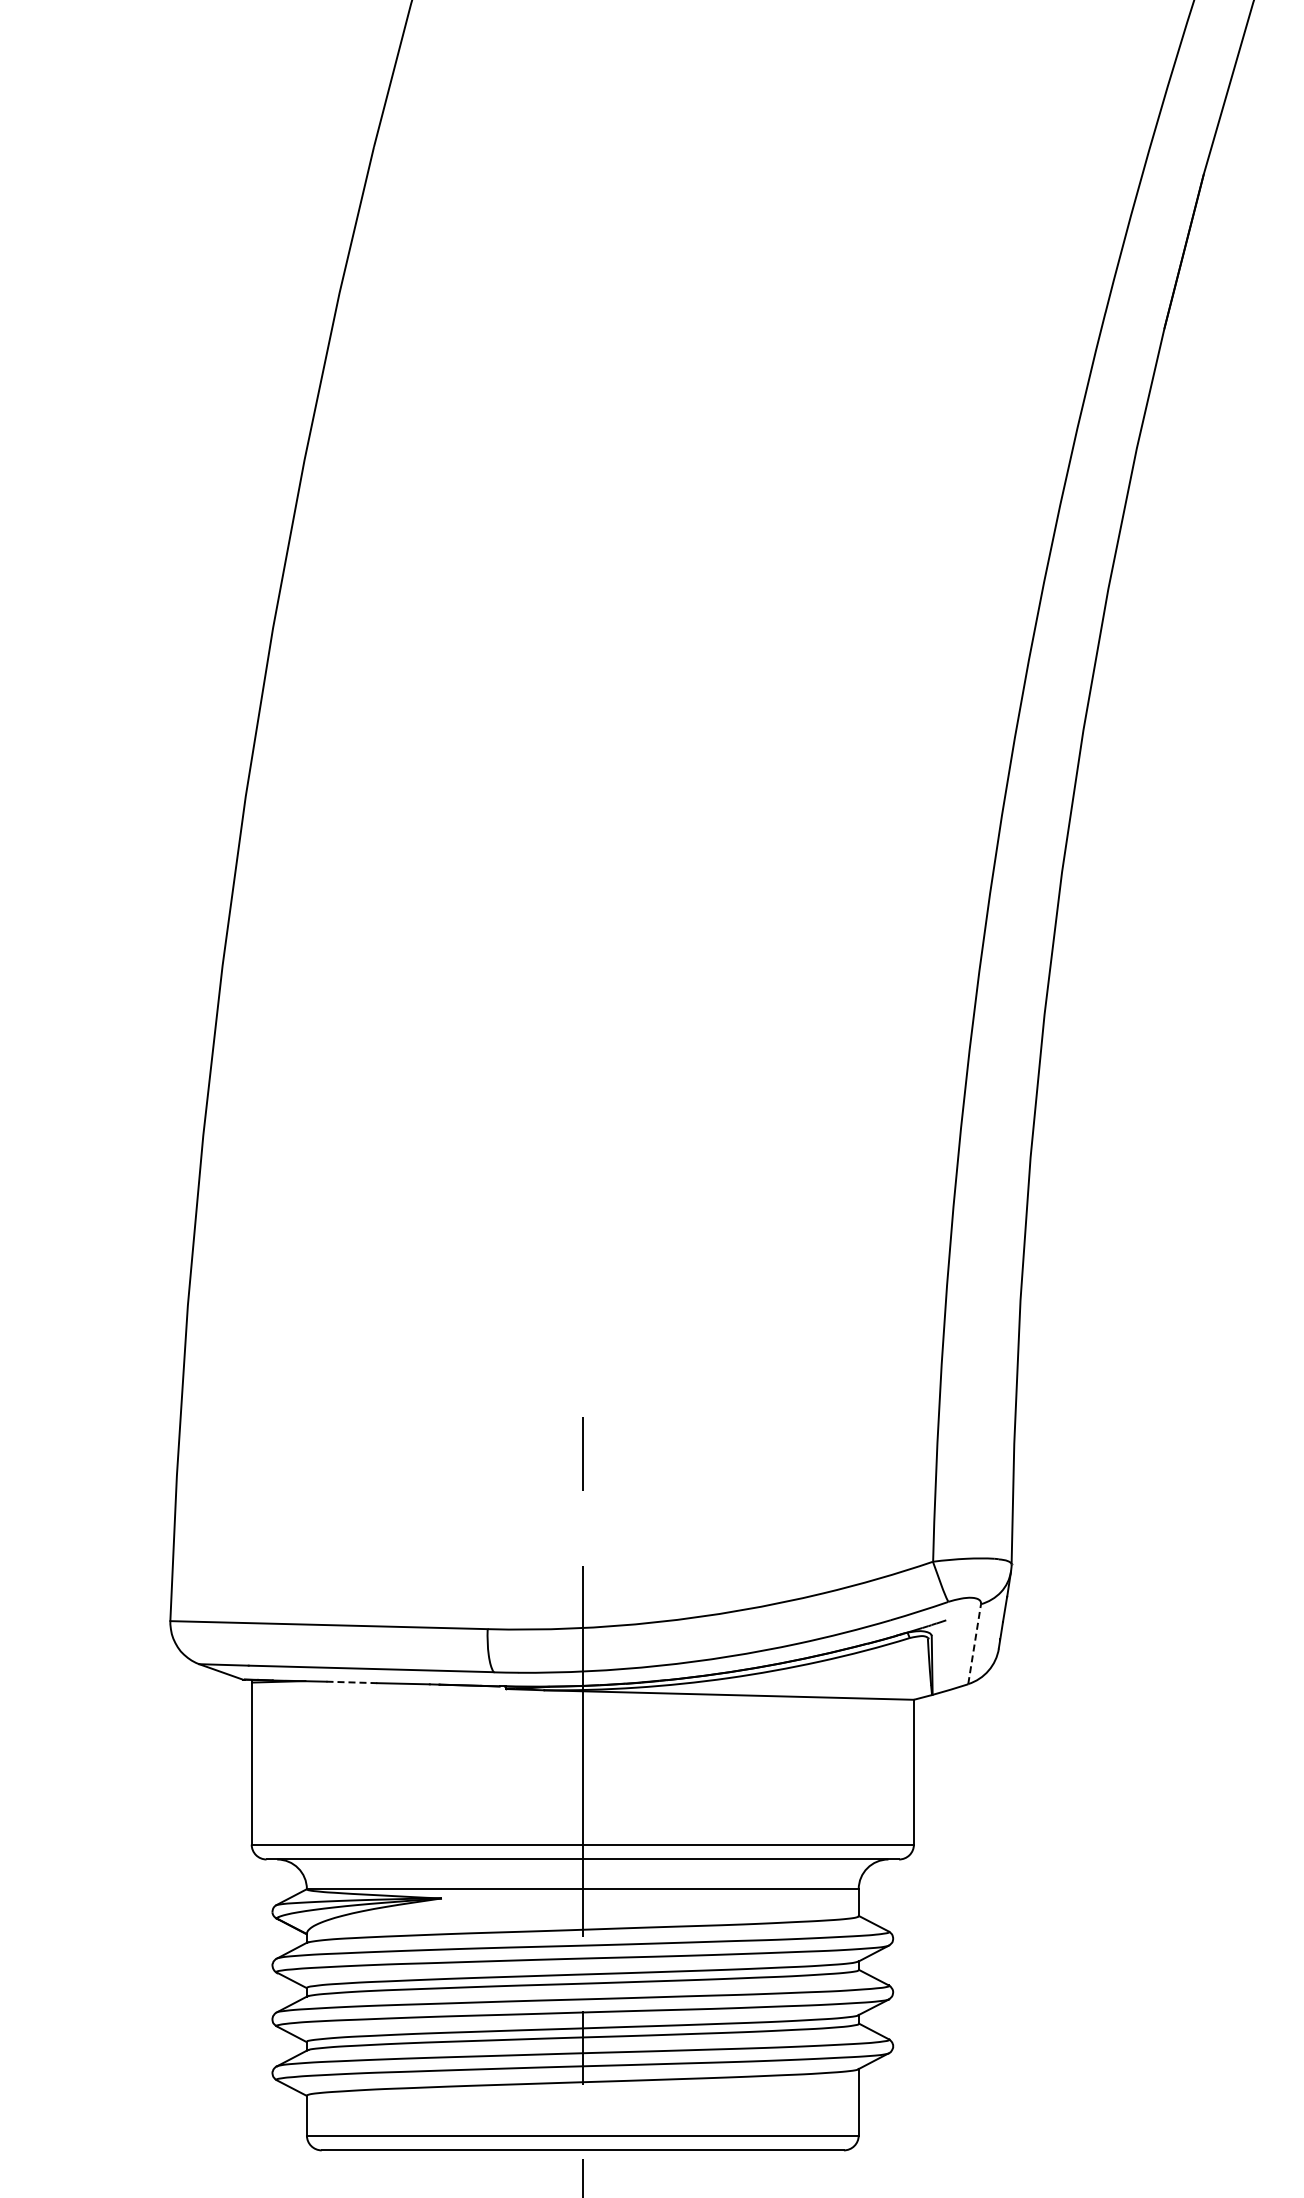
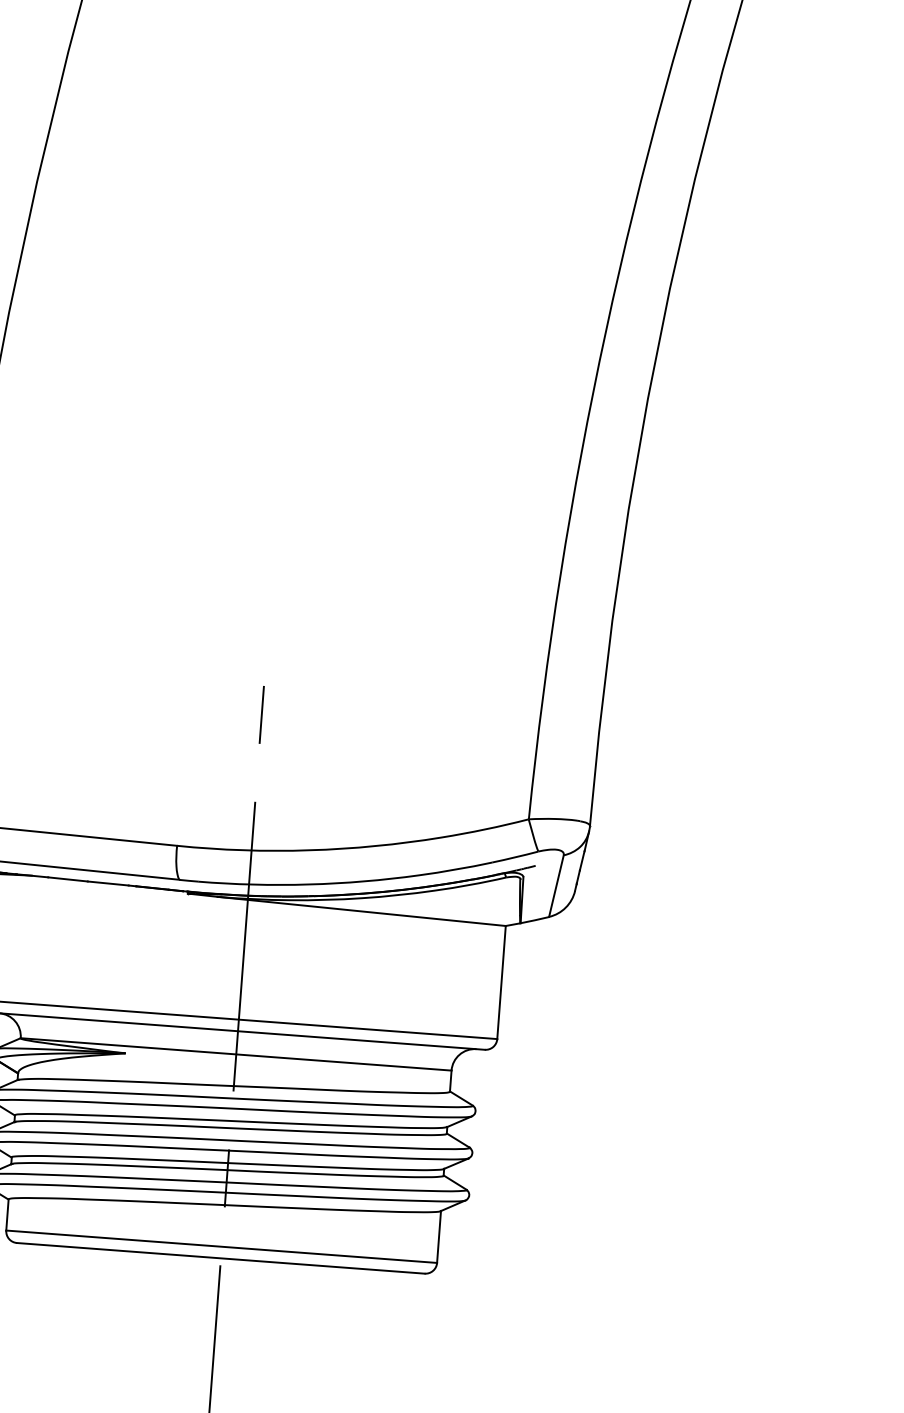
line: (974, 1643) -> (556, 885), dashed -> solid
line: (352, 1682) -> (68, 879), dashed -> solid

